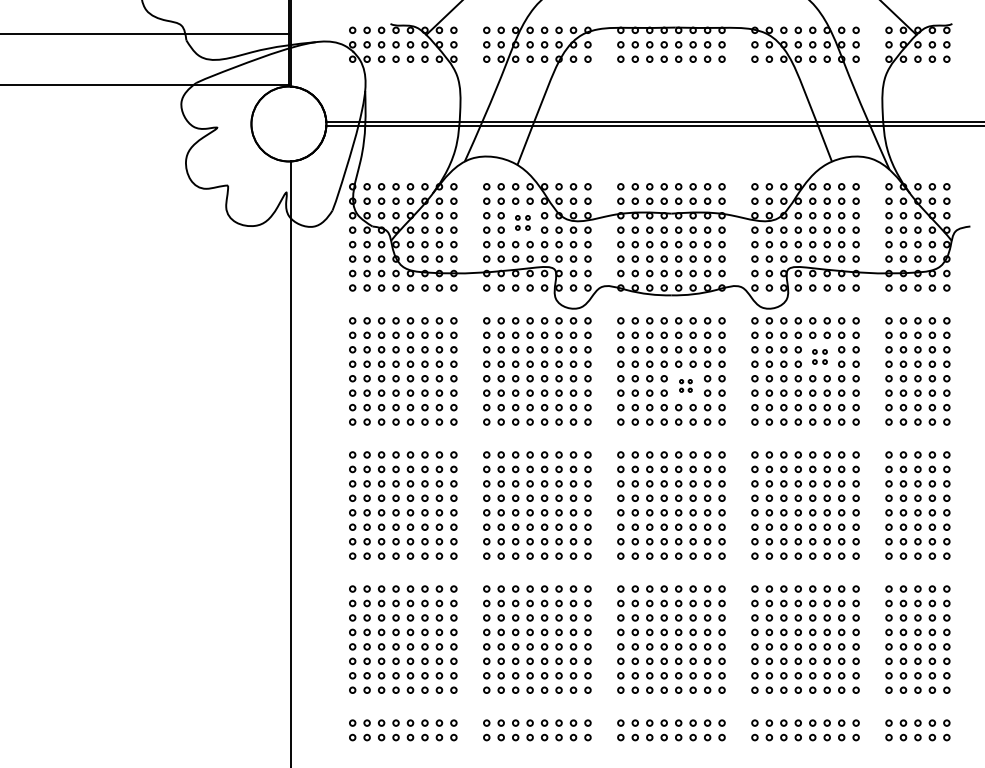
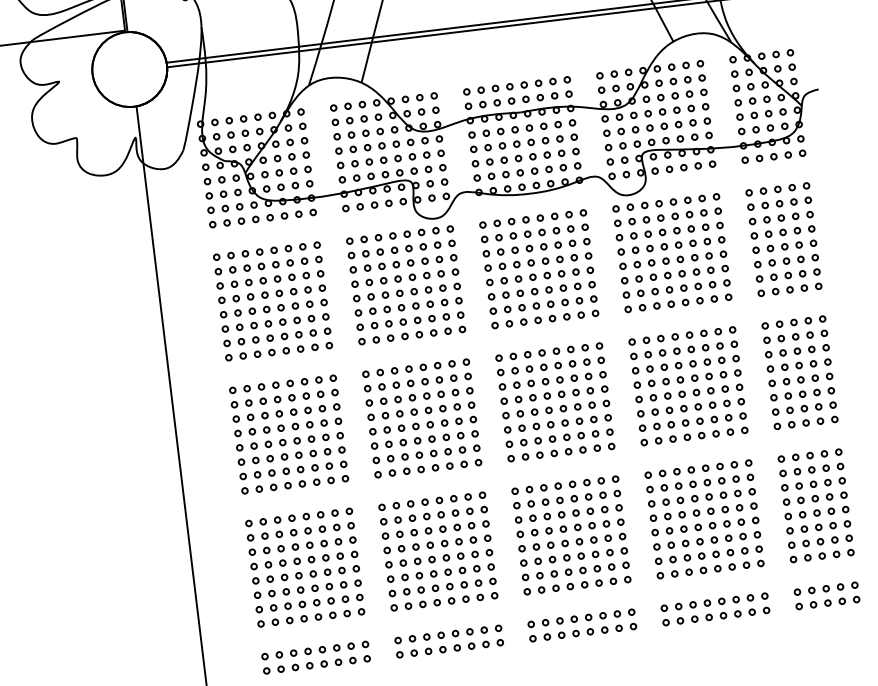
part: (522, 222) -> (373, 139), size x1.43
part: (819, 356) -> (684, 236), size x1.43
part: (685, 385) -> (554, 281), size x1.67

